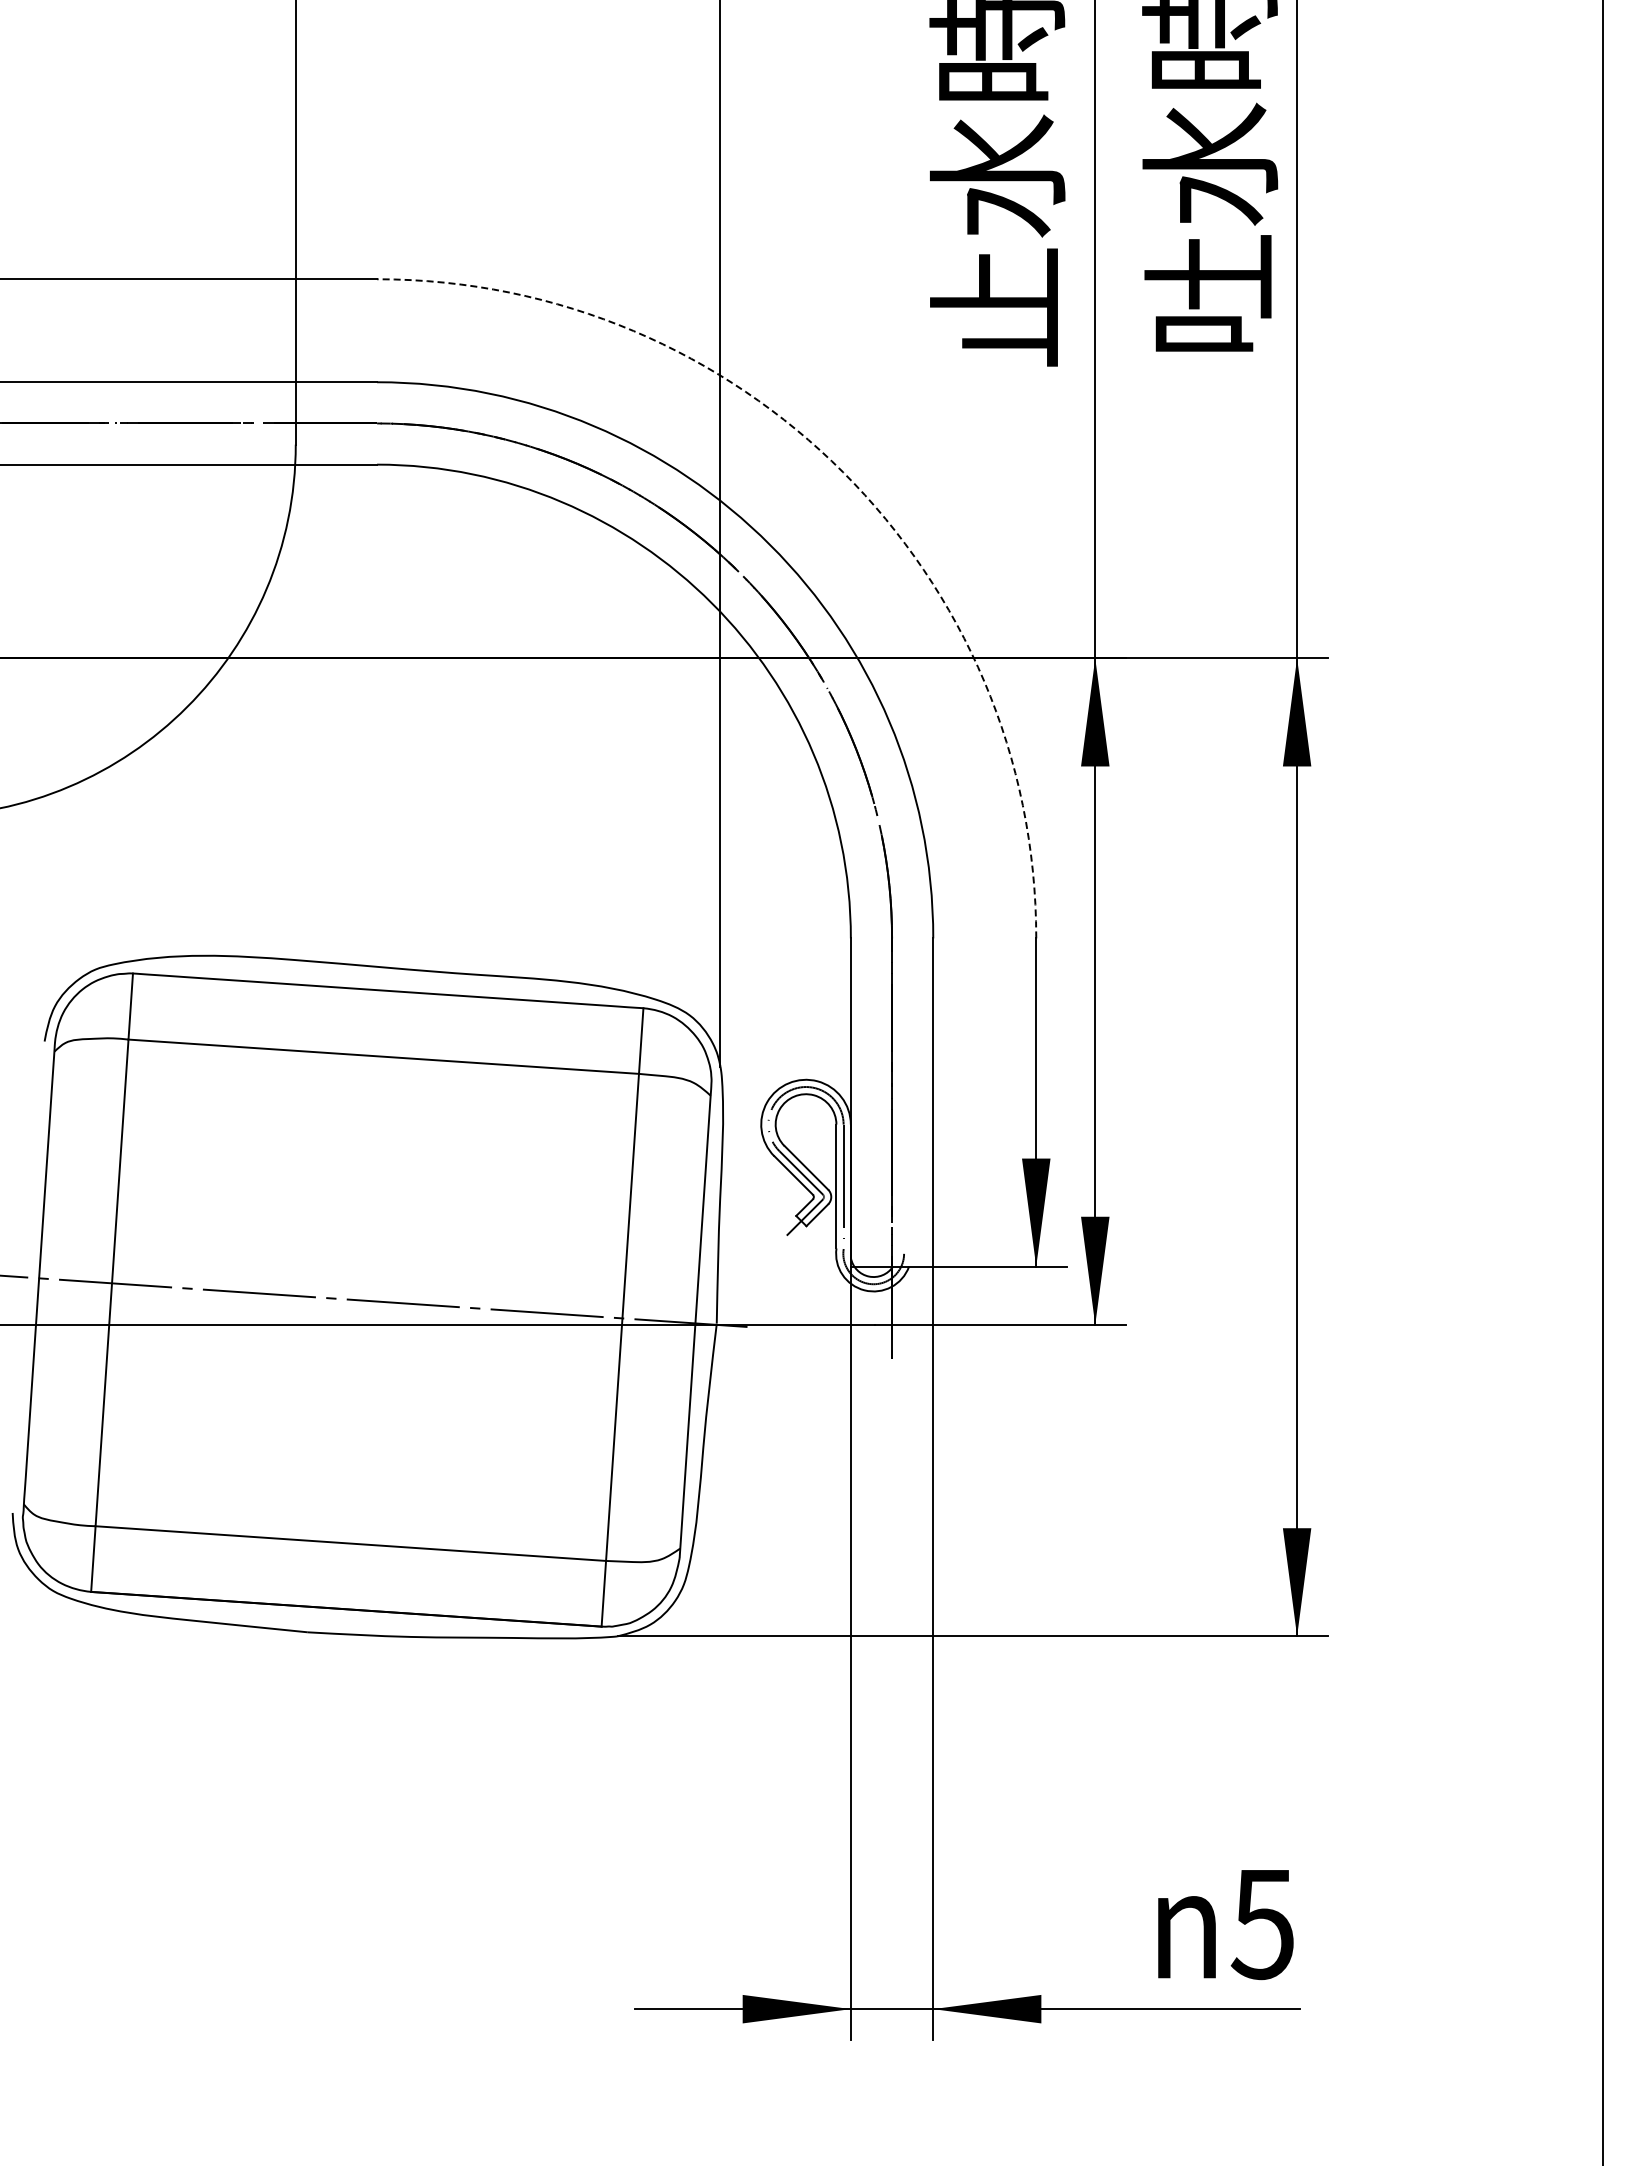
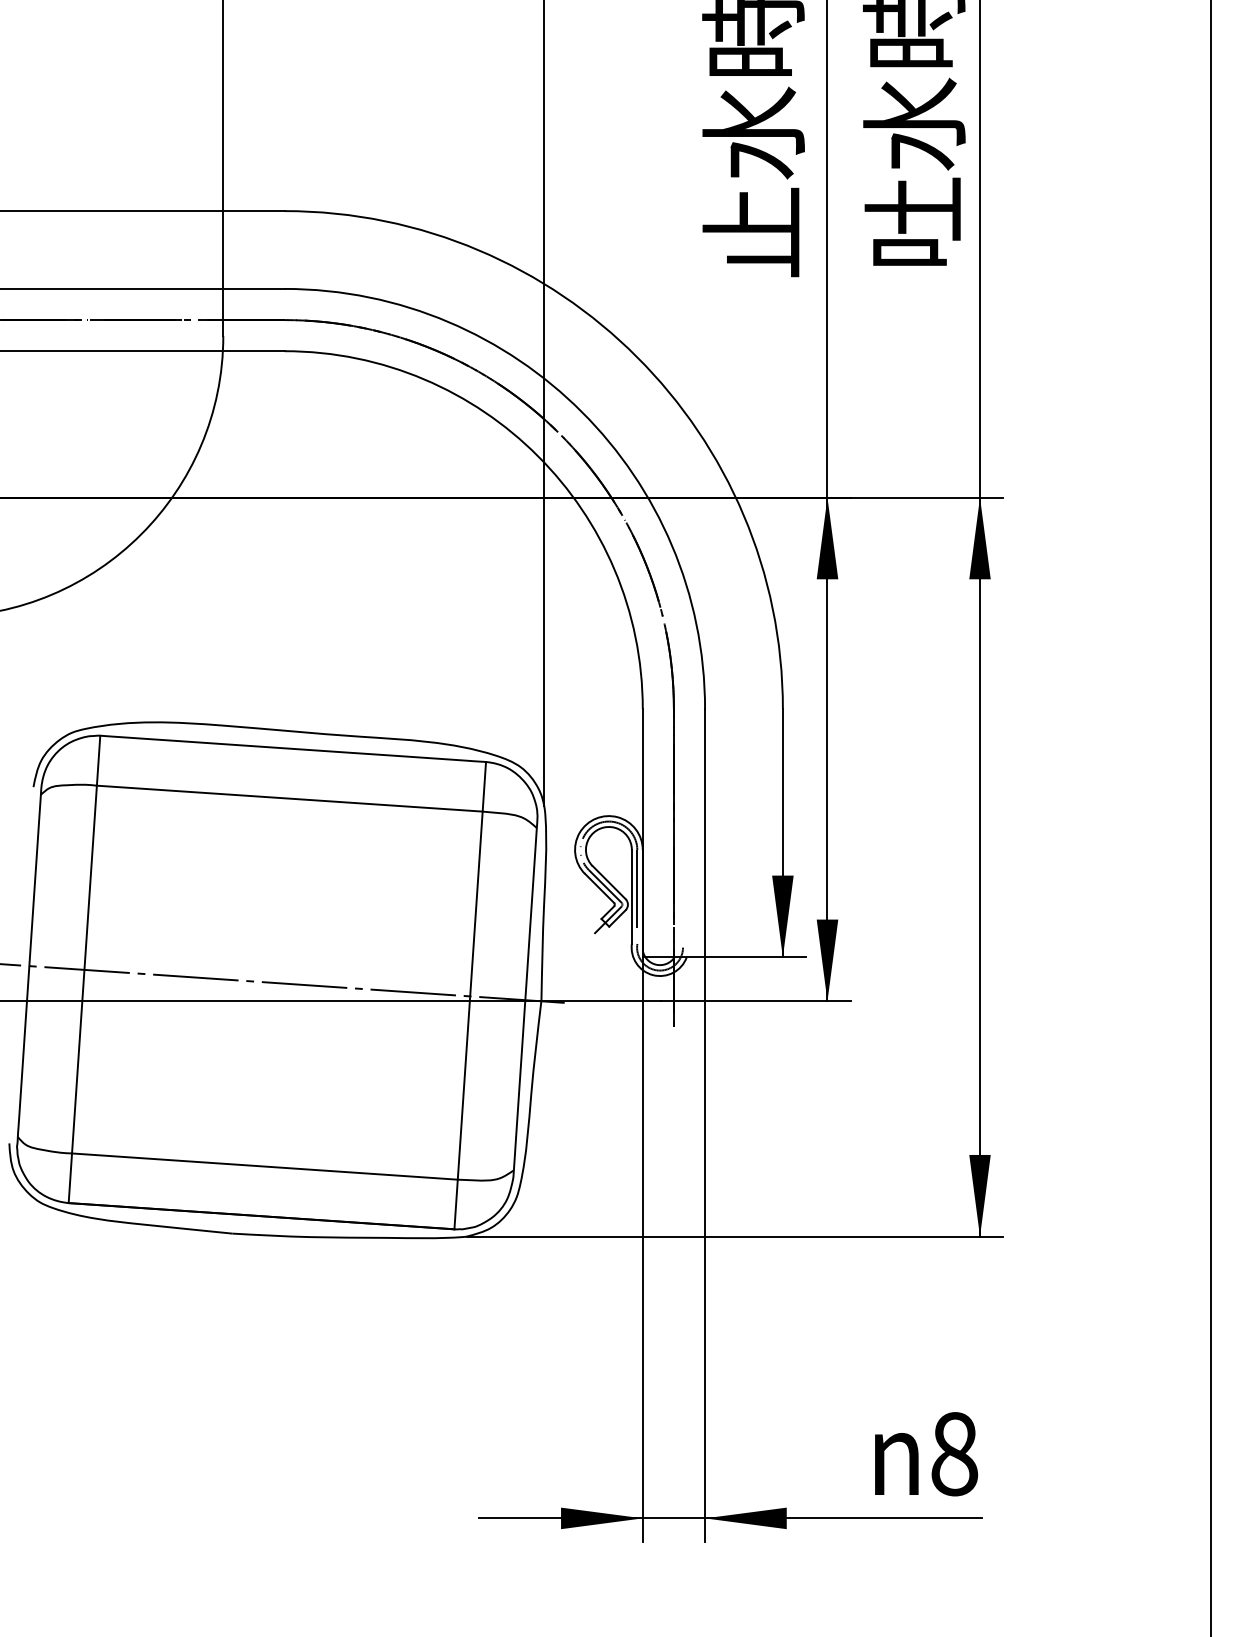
arc: (843, 472) -> (637, 357), dashed -> solid
text: (1262, 1924) -> (953, 1454), 5 -> 8

